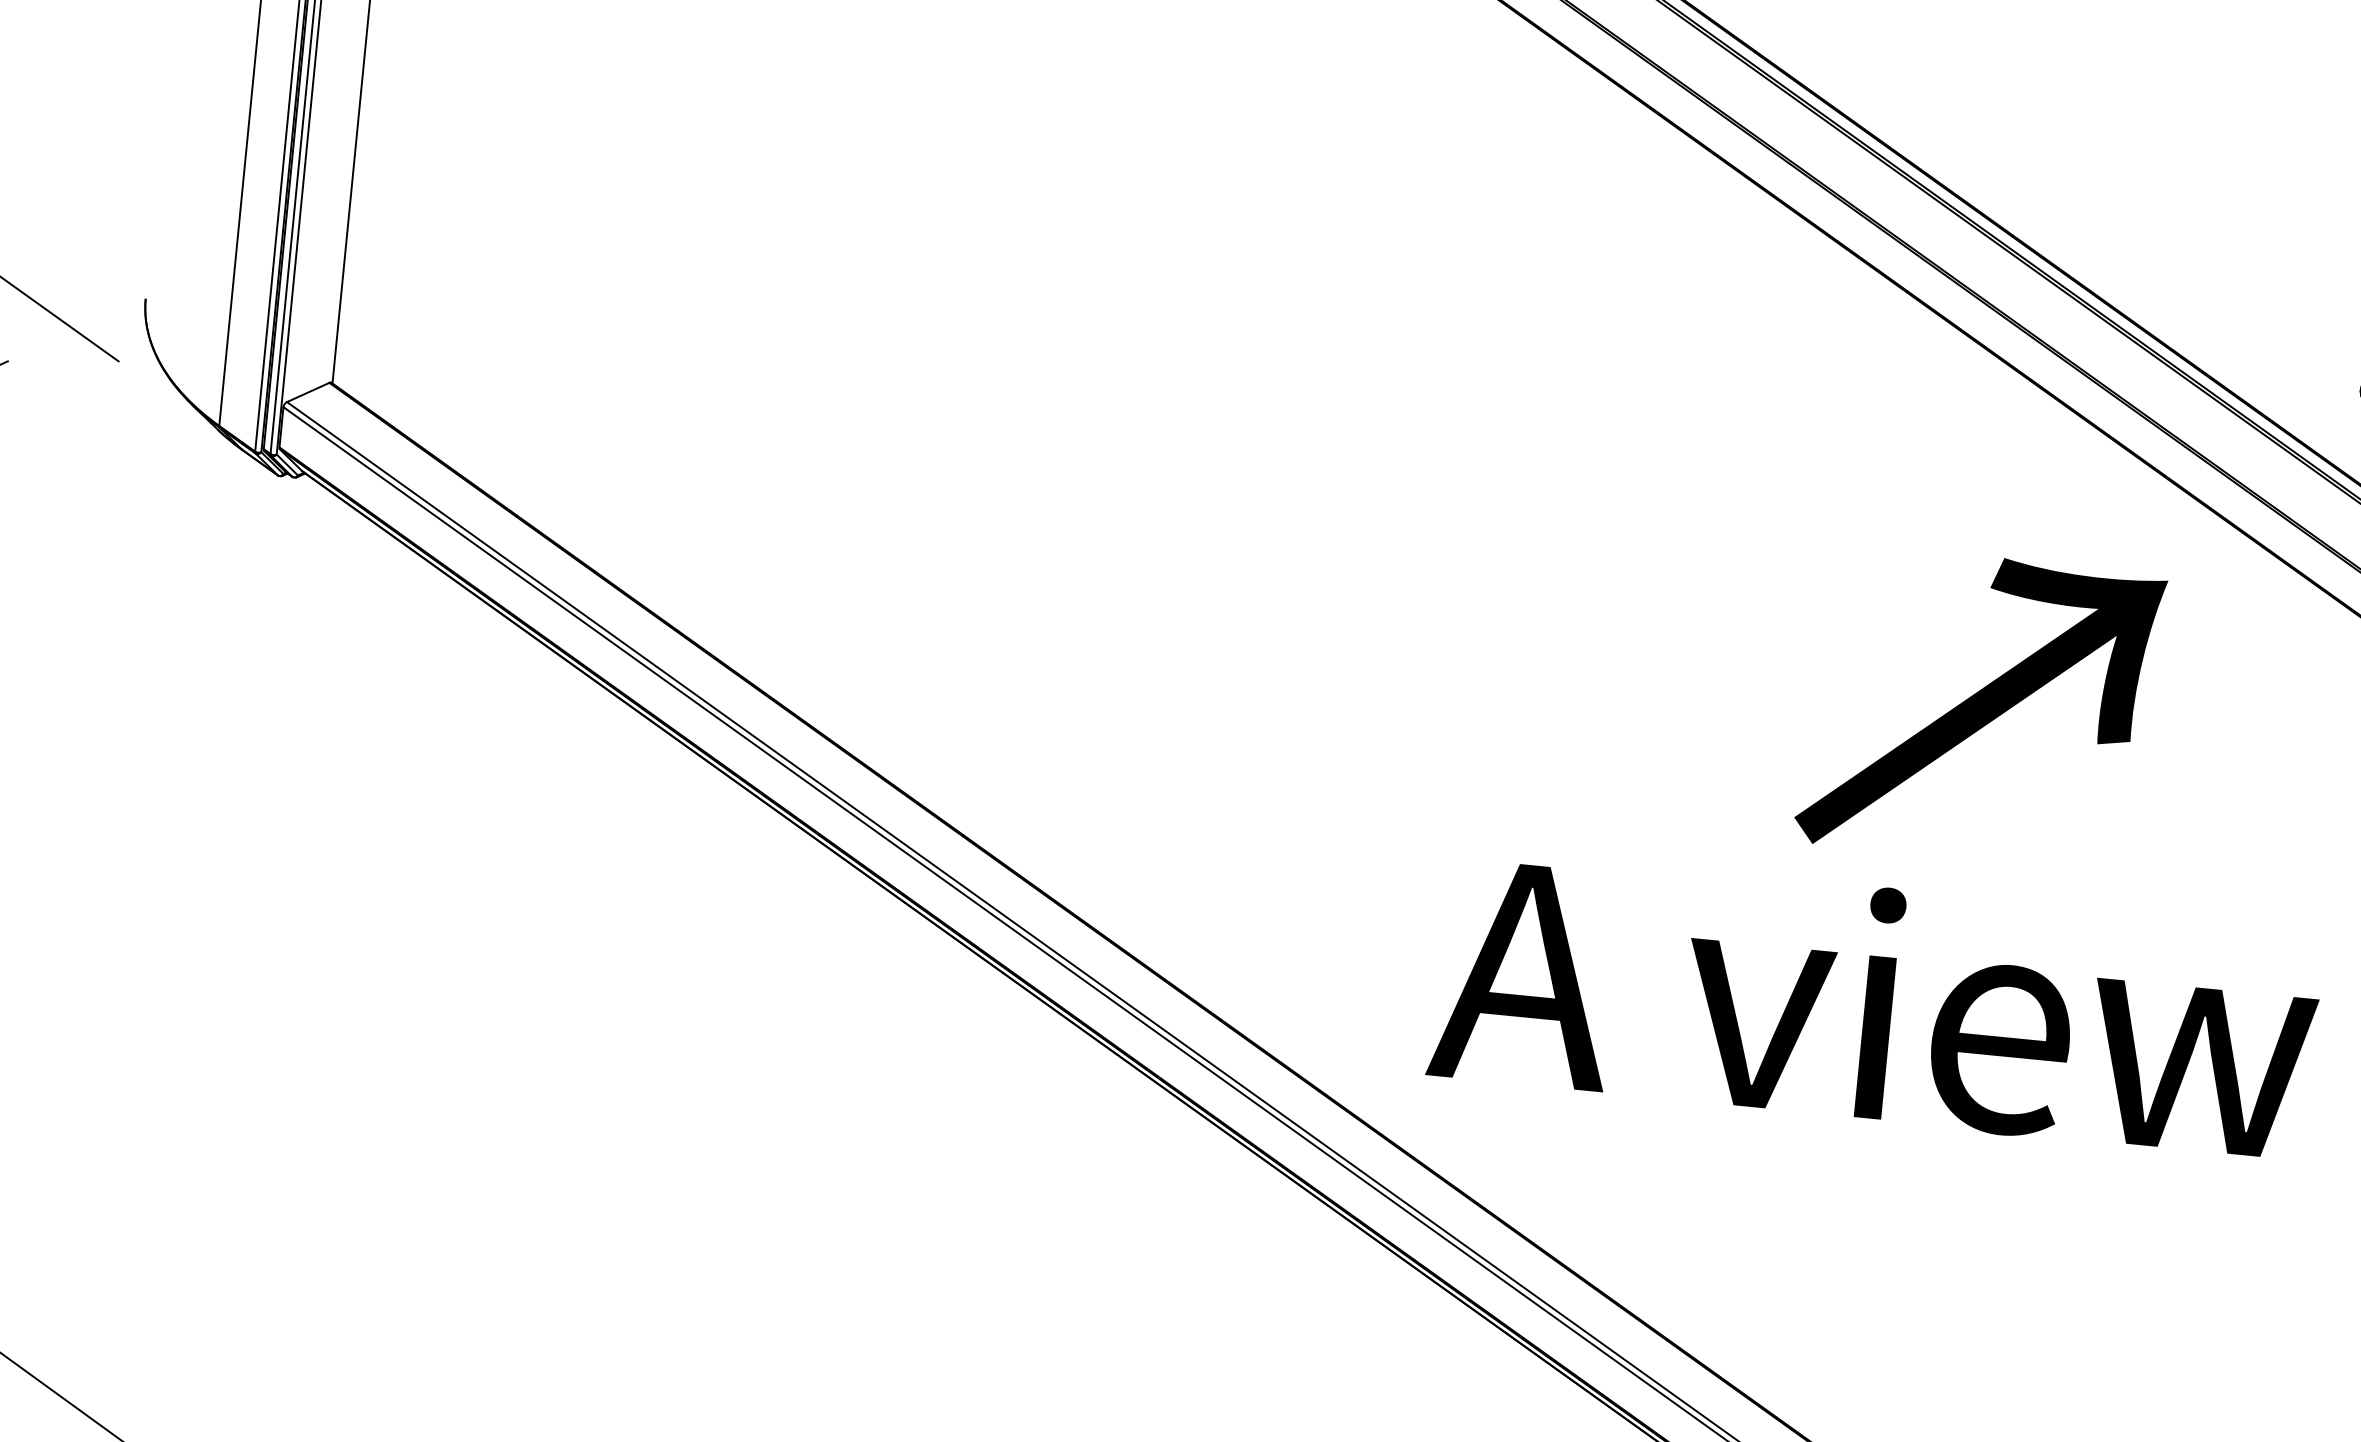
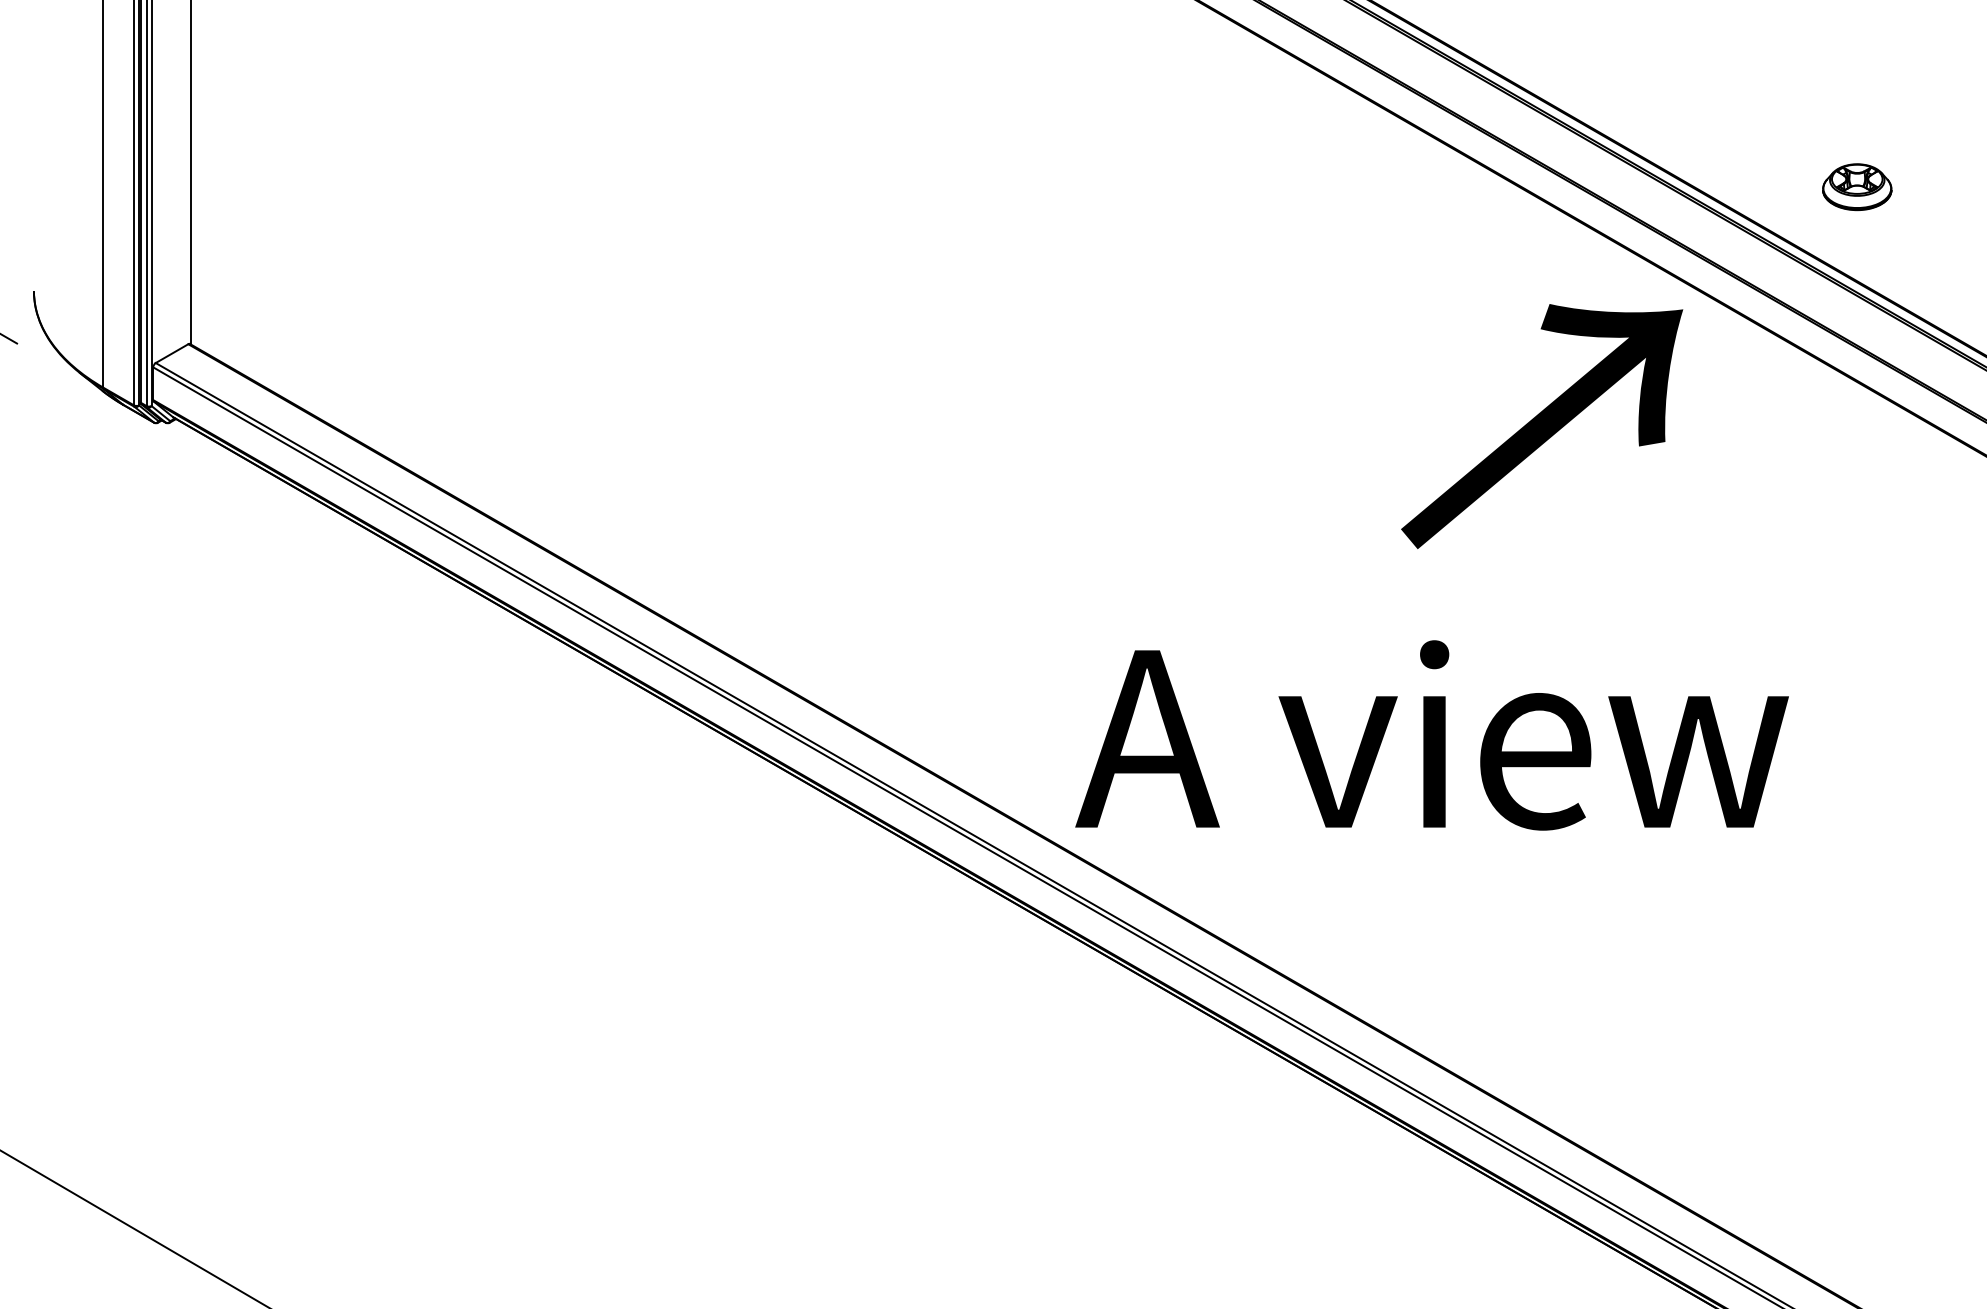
text: (1980, 707) -> (1542, 426), moved
text: (1874, 1004) -> (1431, 735), moved

